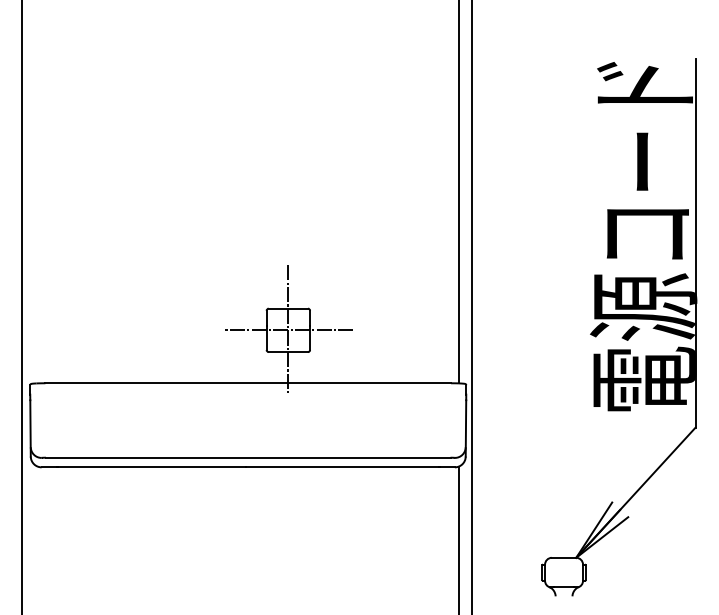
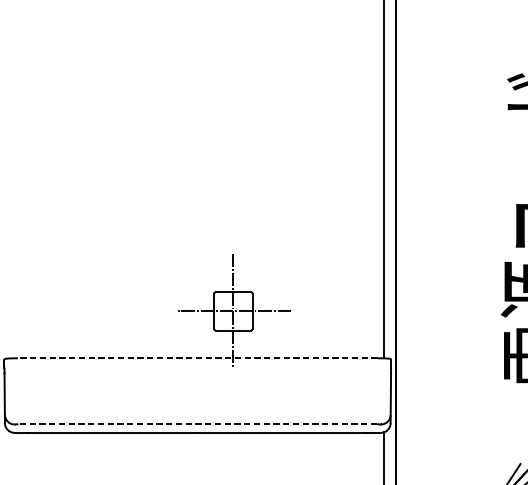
line: (248, 383) -> (198, 358), solid -> dashed
line: (247, 457) -> (197, 424), solid -> dashed

